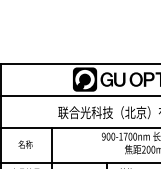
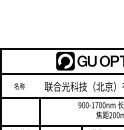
text: (25, 144) -> (19, 86), moved

